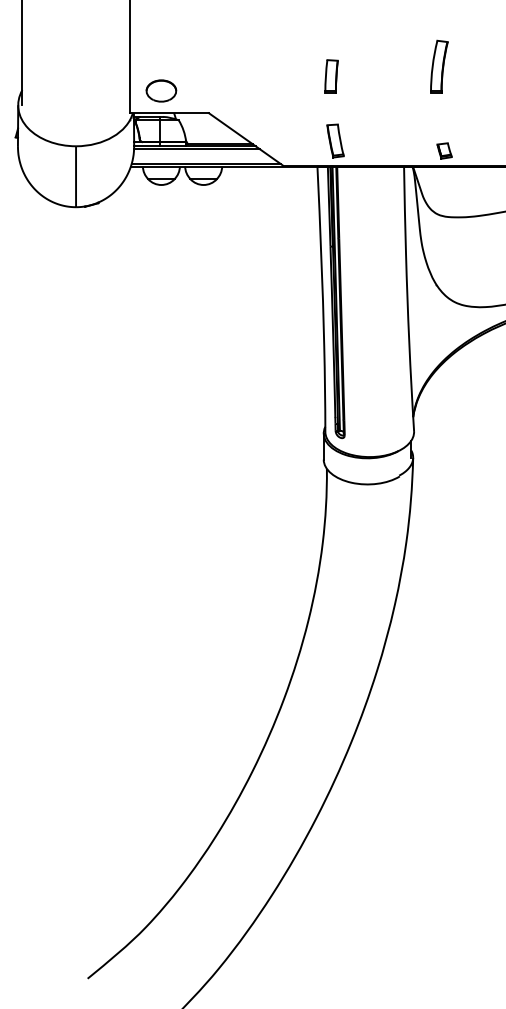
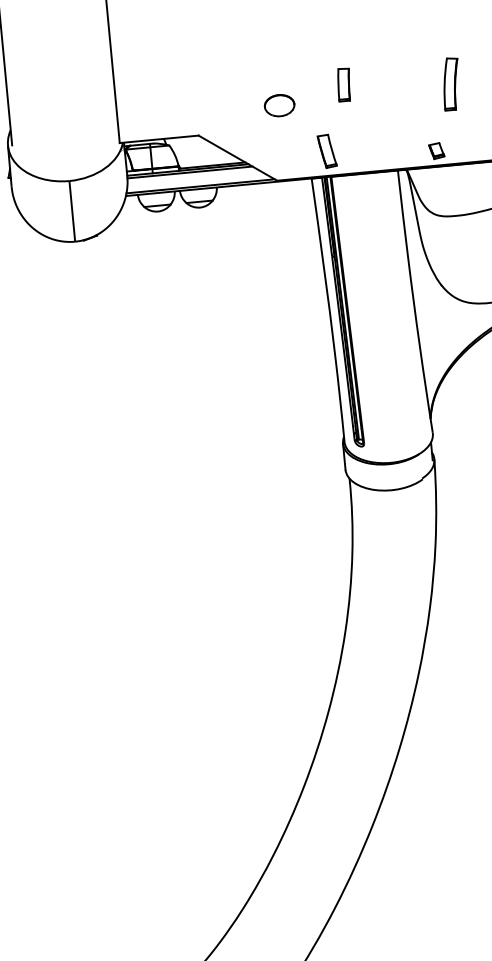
part: (439, 66) -> (451, 83), moved
part: (331, 76) -> (344, 84), moved
part: (161, 90) -> (279, 105), moved

